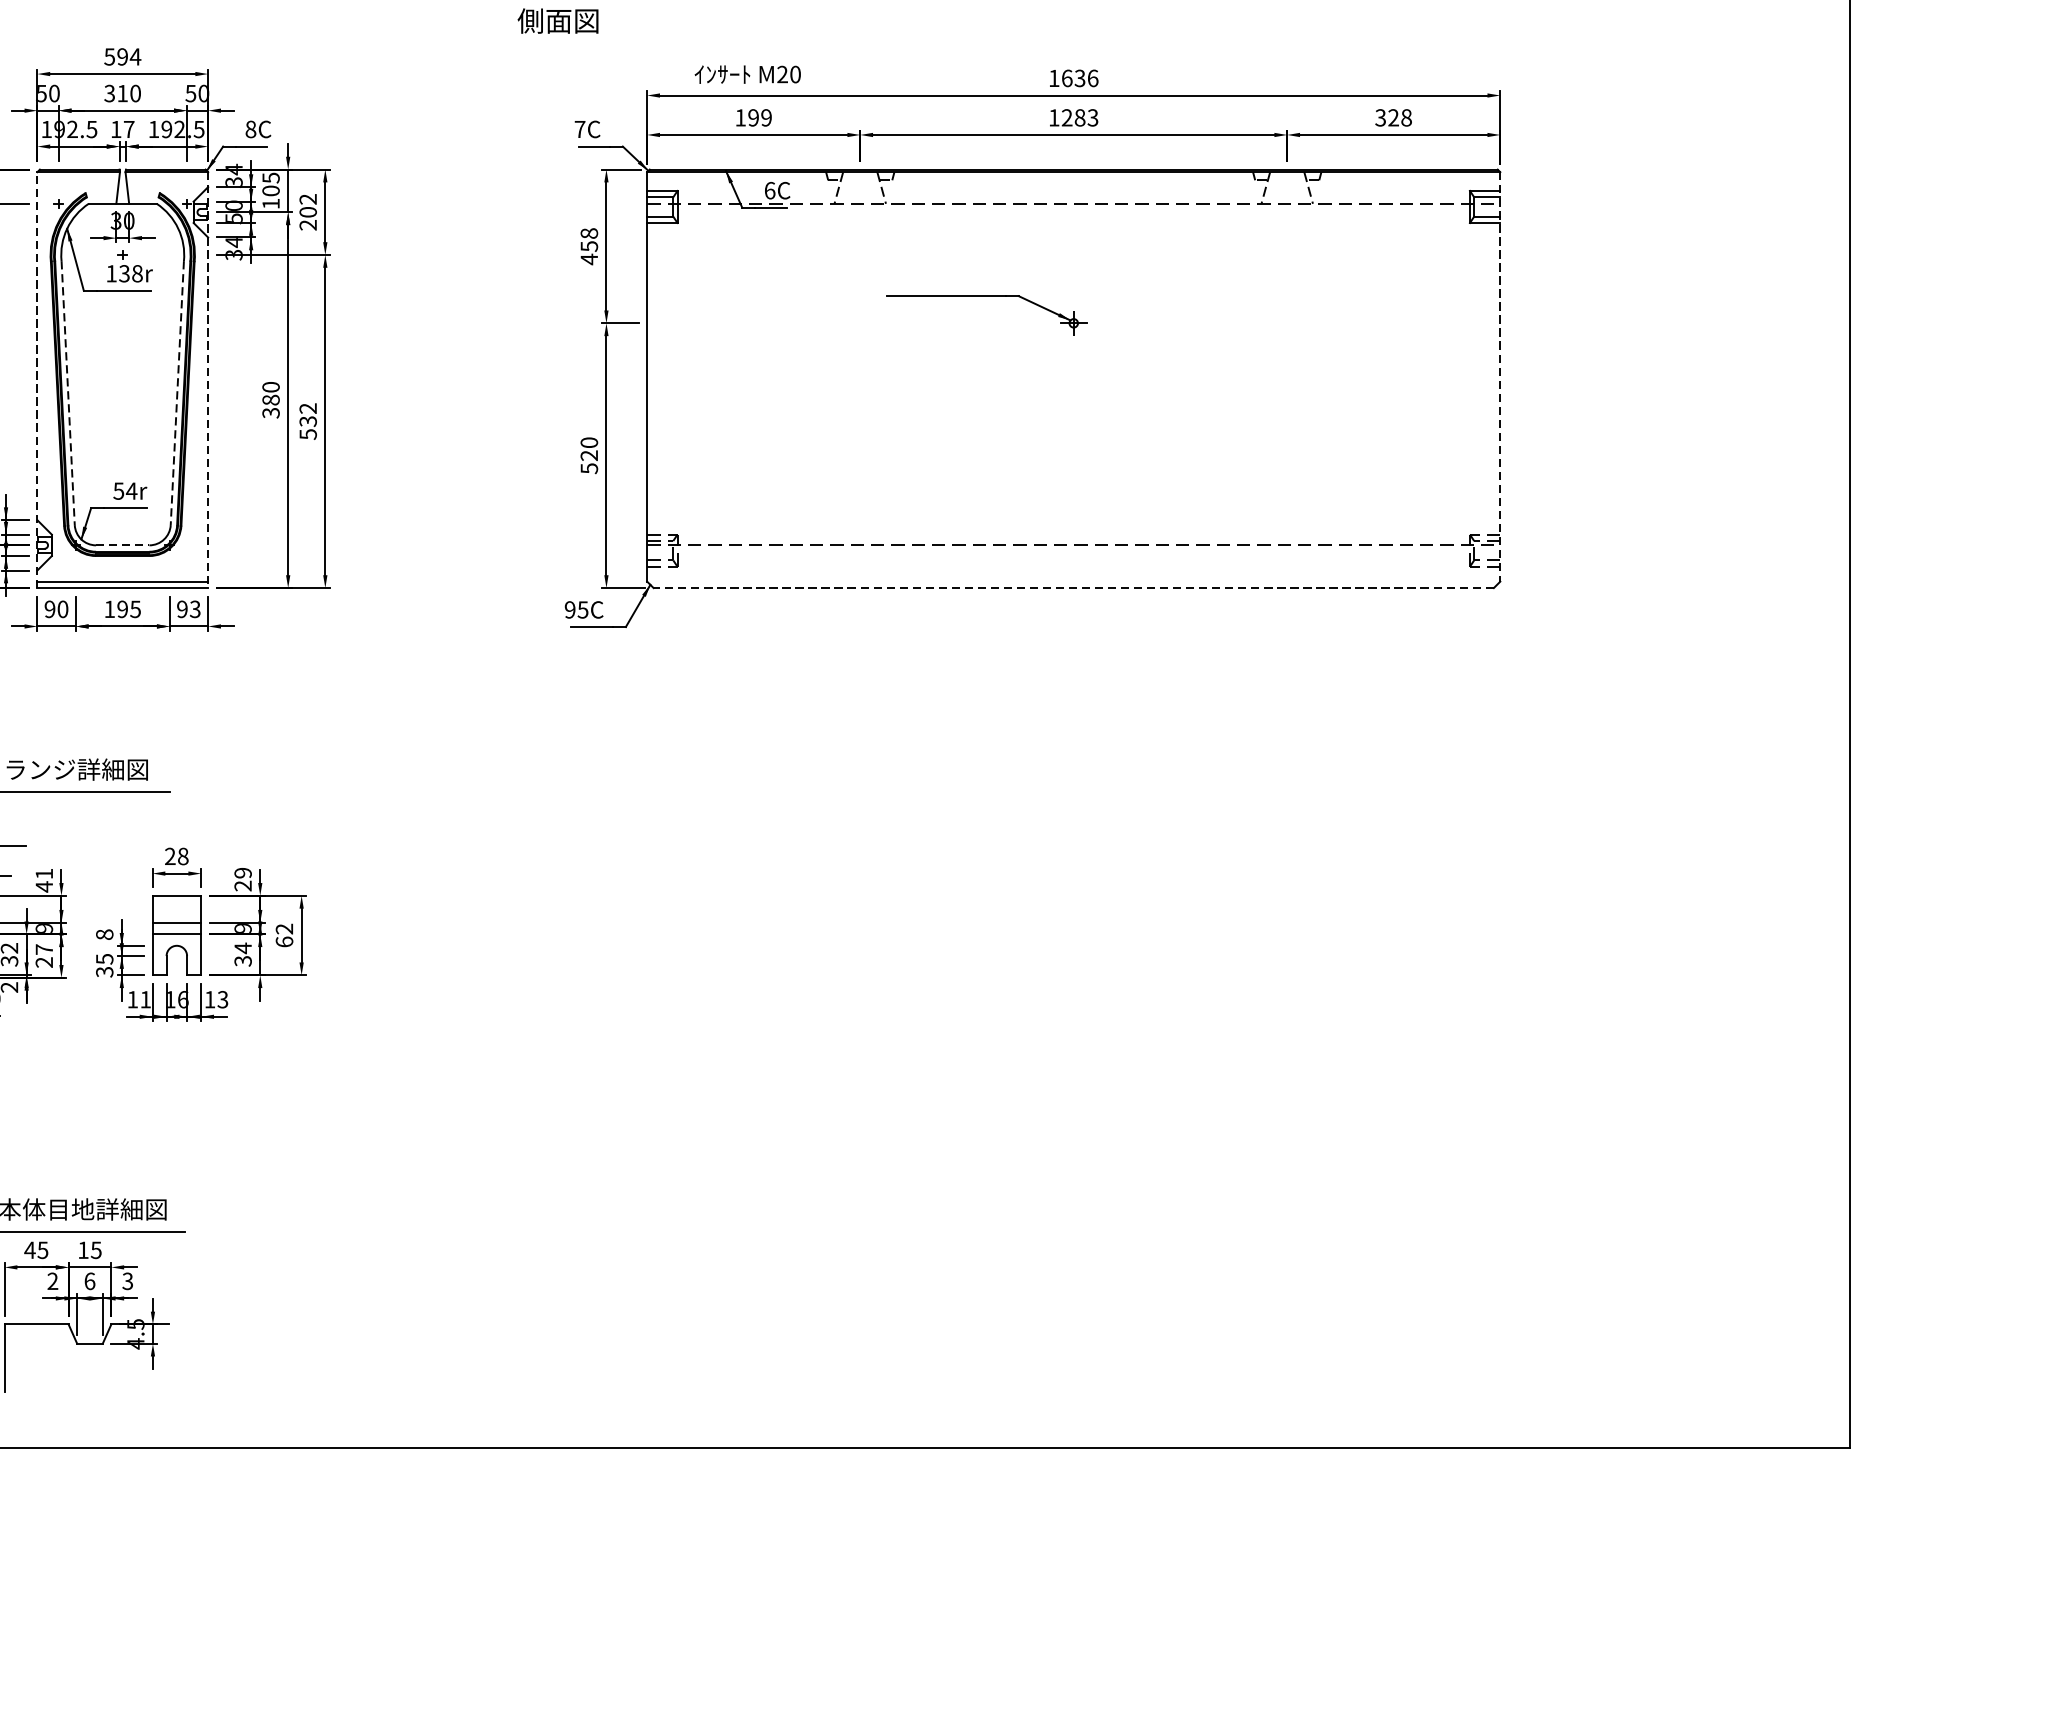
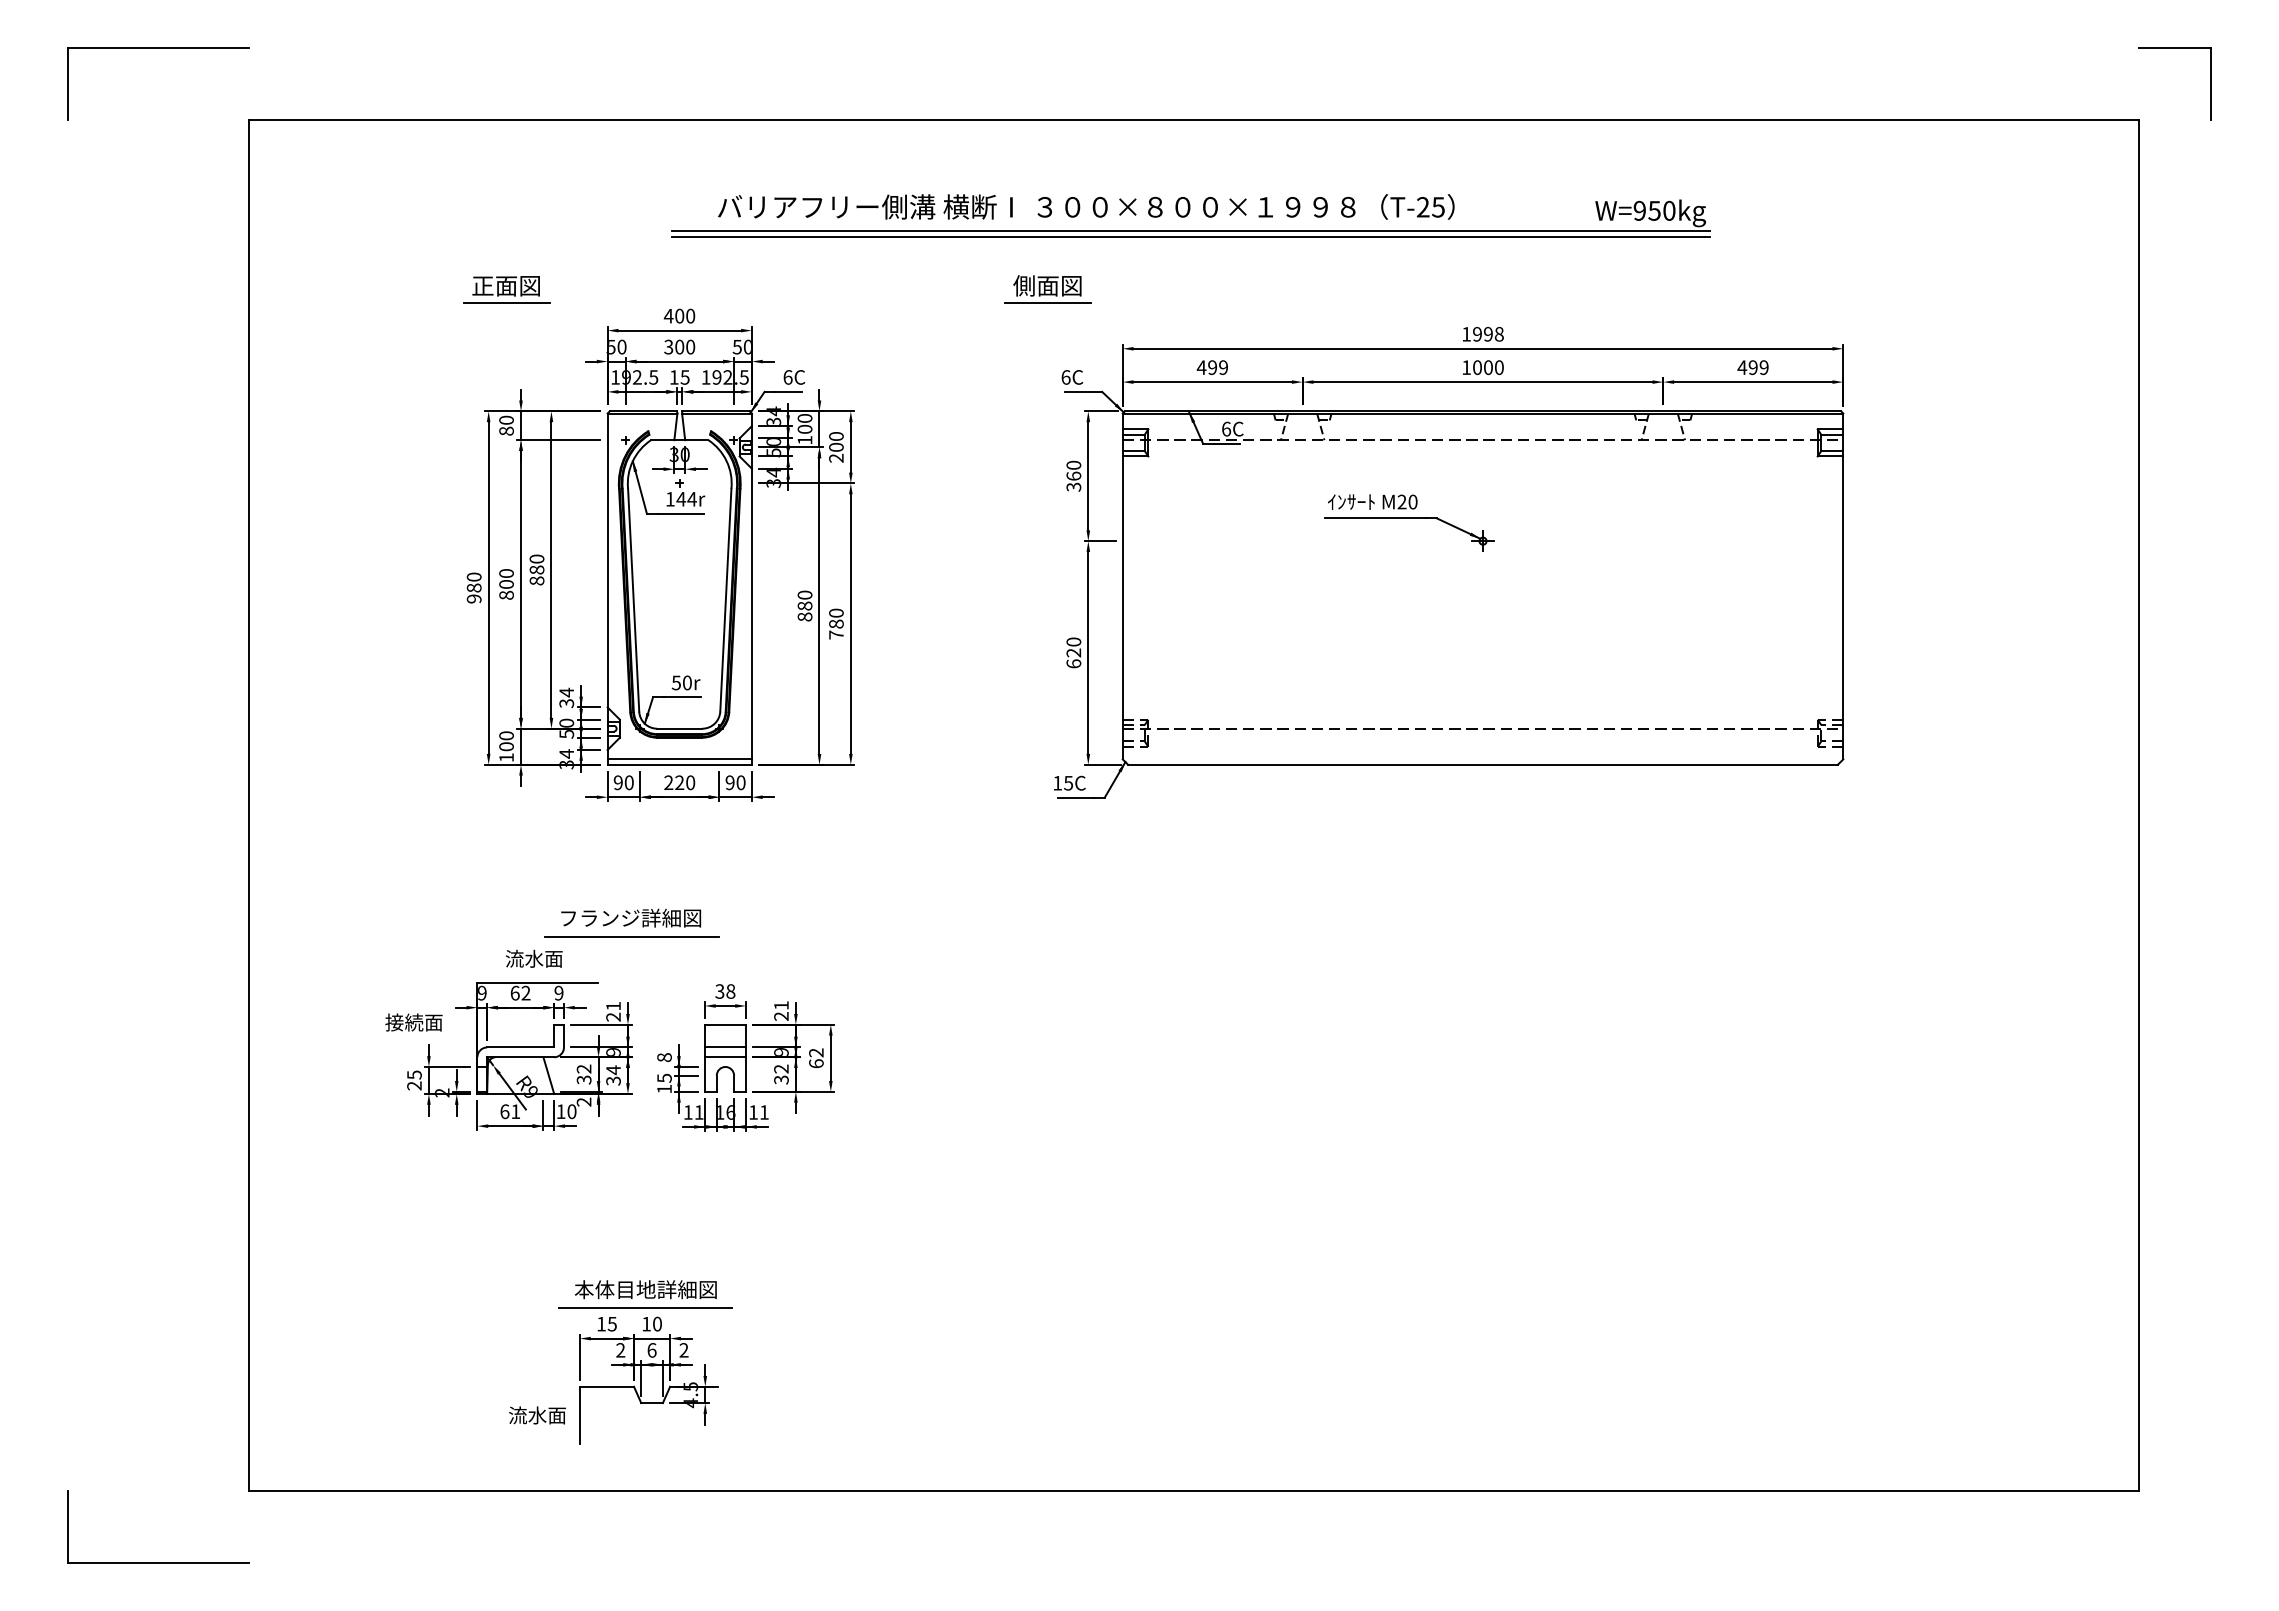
line: (559, 41) -> (1048, 303), added
text: (122, 56) -> (679, 315), 594 -> 400
text: (747, 73) -> (1372, 501), moved
text: (1080, 77) -> (1488, 333), 1636 -> 1998
text: (122, 92) -> (679, 346), 310 -> 300
text: (740, 117) -> (1201, 367), 199 -> 499
text: (1080, 117) -> (1488, 367), 1283 -> 1000
text: (1392, 117) -> (1752, 367), 328 -> 499
text: (128, 129) -> (684, 377), 17 -> 15
text: (250, 129) -> (787, 377), 8C -> 6C
text: (579, 129) -> (1065, 377), 7C -> 6C
text: (270, 178) -> (804, 418), 105 -> 100
text: (308, 199) -> (836, 436), 202 -> 200
text: (588, 246) -> (1073, 476), 458 -> 360
text: (130, 272) -> (686, 498), 138r -> 144r
line: (1500, 376) -> (1843, 586), dashed -> solid
line: (37, 380) -> (607, 589), dashed -> solid
line: (207, 380) -> (751, 589), dashed -> solid
line: (67, 393) -> (633, 600), dashed -> solid
line: (176, 393) -> (725, 600), dashed -> solid
text: (270, 412) -> (804, 616), 380 -> 880
text: (308, 420) -> (836, 623), 532 -> 780
text: (588, 468) -> (1073, 663), 520 -> 620
text: (131, 490) -> (687, 682), 54r -> 50r
line: (122, 545) -> (679, 728), dashed -> solid
line: (1074, 587) -> (1483, 764), dashed -> solid
text: (122, 609) -> (679, 782), 195 -> 220
text: (194, 609) -> (740, 782), 93 -> 90
text: (569, 609) -> (1057, 782), 95C -> 15C
text: (169, 856) -> (719, 991), 28 -> 38
text: (243, 873) -> (781, 1005), 29 -> 21
text: (44, 887) -> (613, 1017), 41 -> 21
text: (243, 948) -> (781, 1069), 34 -> 32
text: (44, 955) -> (613, 1075), 27 -> 34
text: (104, 971) -> (664, 1088), 35 -> 15
text: (221, 999) -> (763, 1112), 13 -> 11
text: (95, 1249) -> (656, 1323), 15 -> 10
text: (30, 1250) -> (601, 1324), 45 -> 15
text: (127, 1281) -> (683, 1350), 3 -> 2

